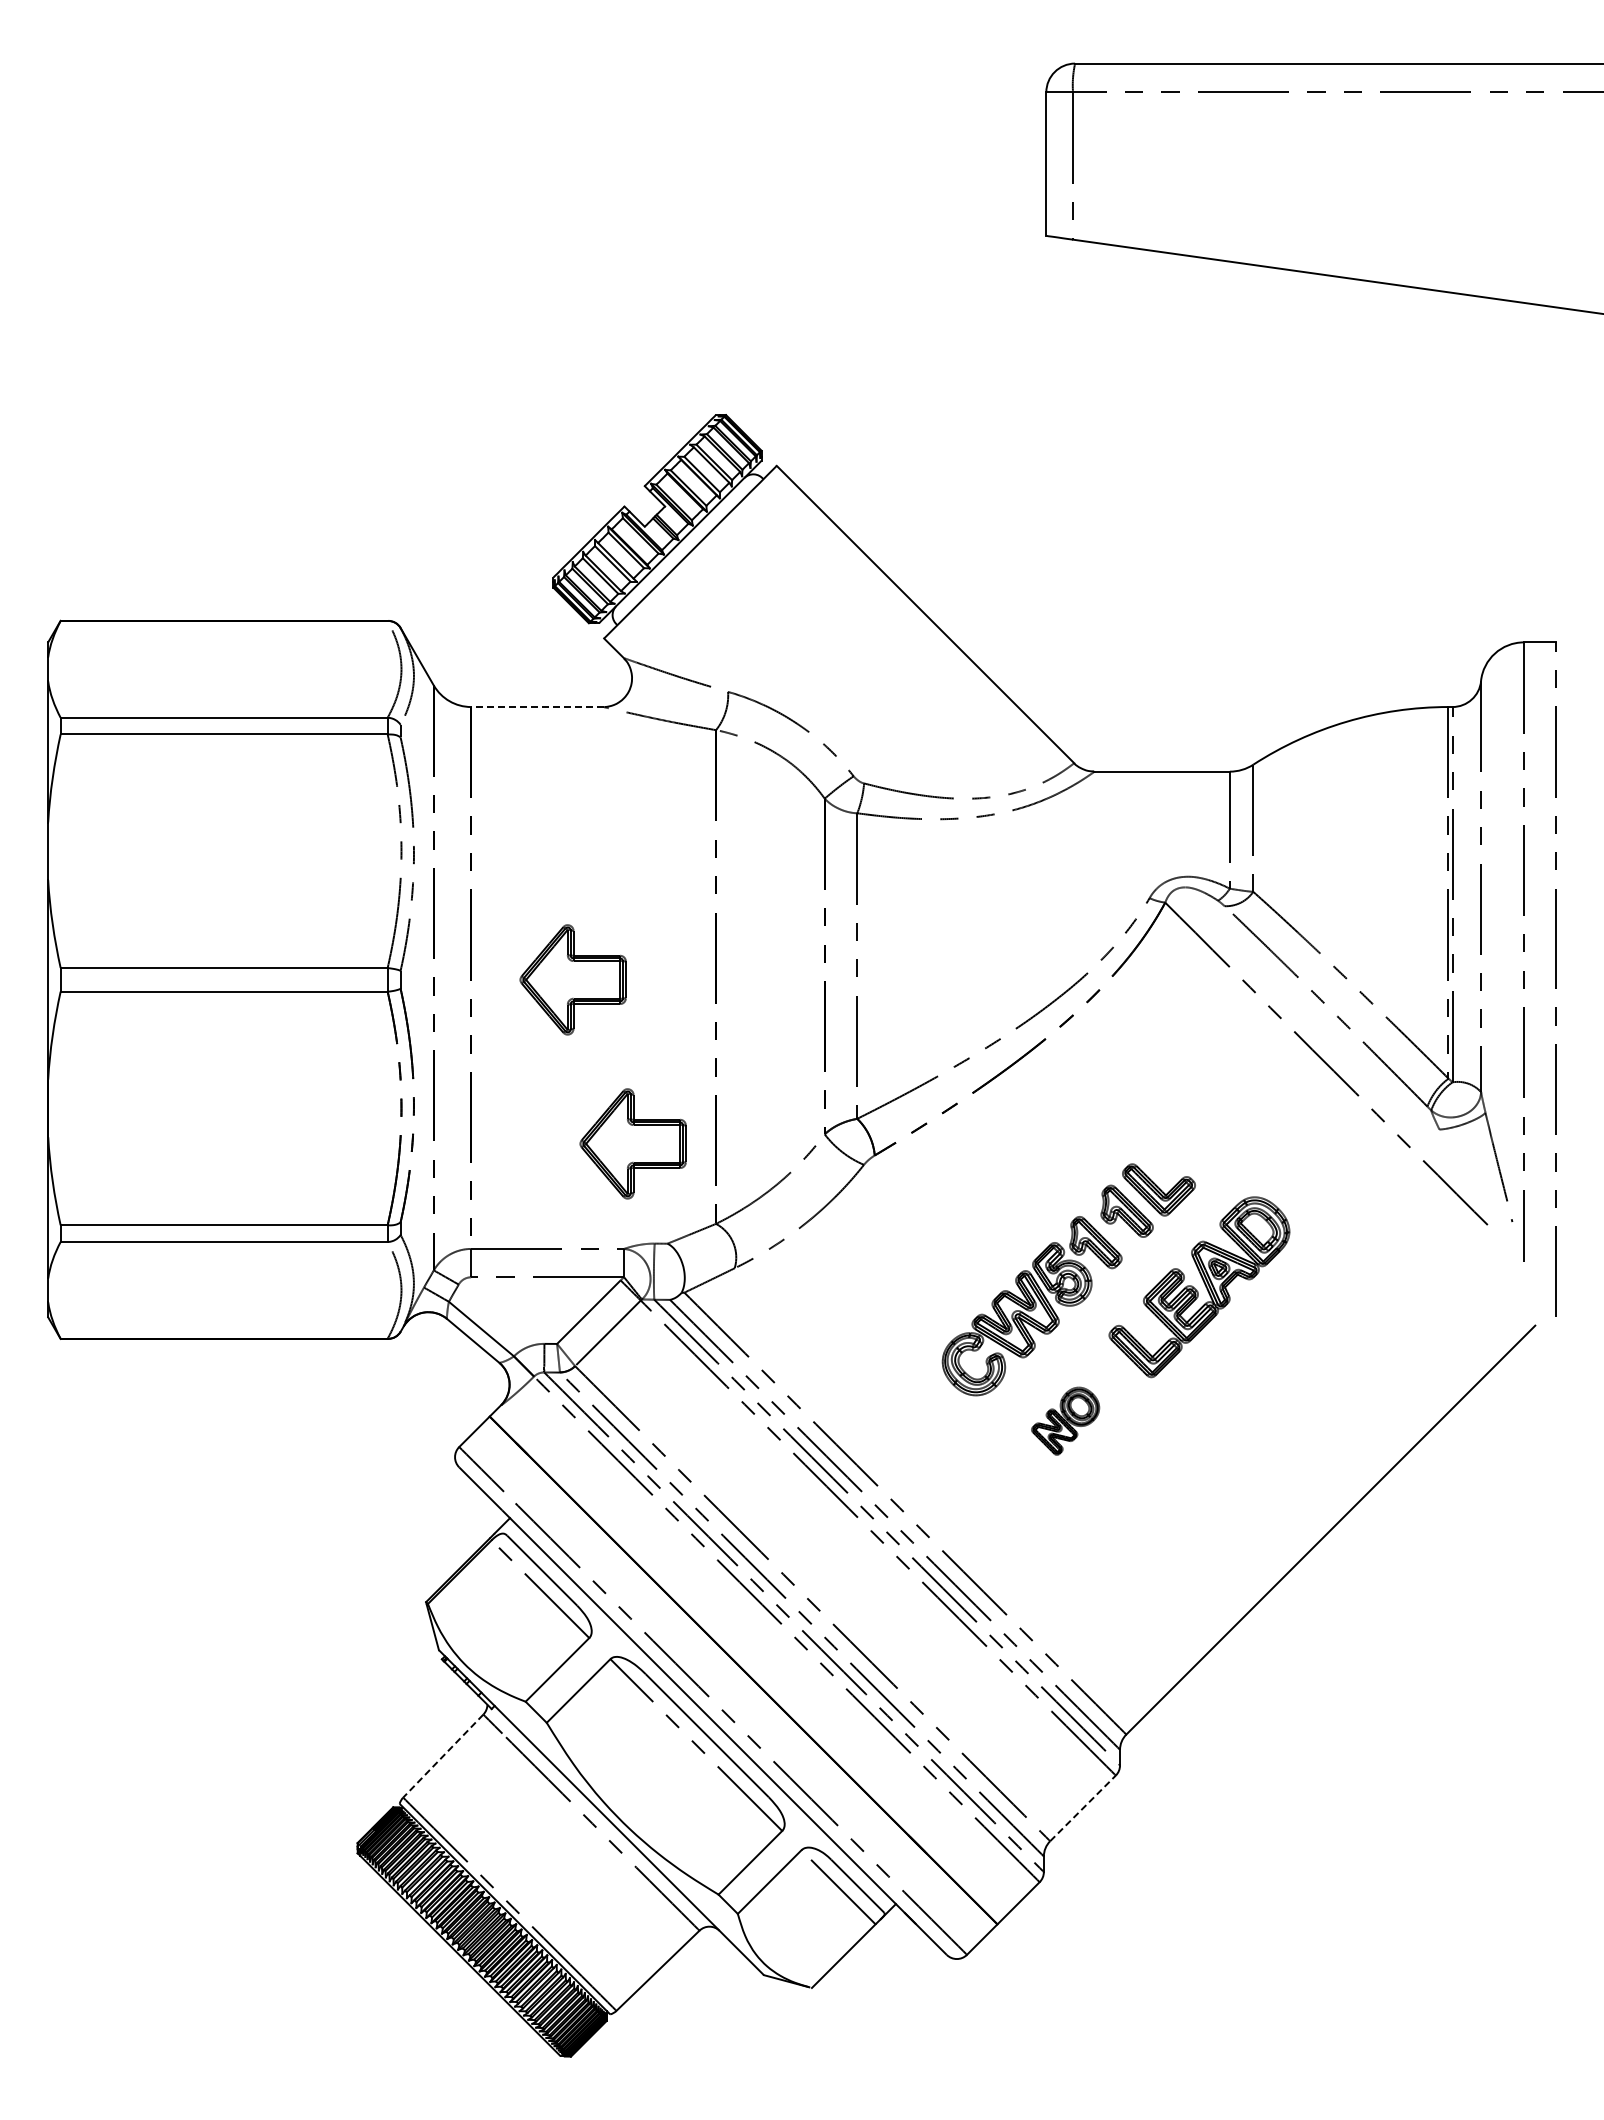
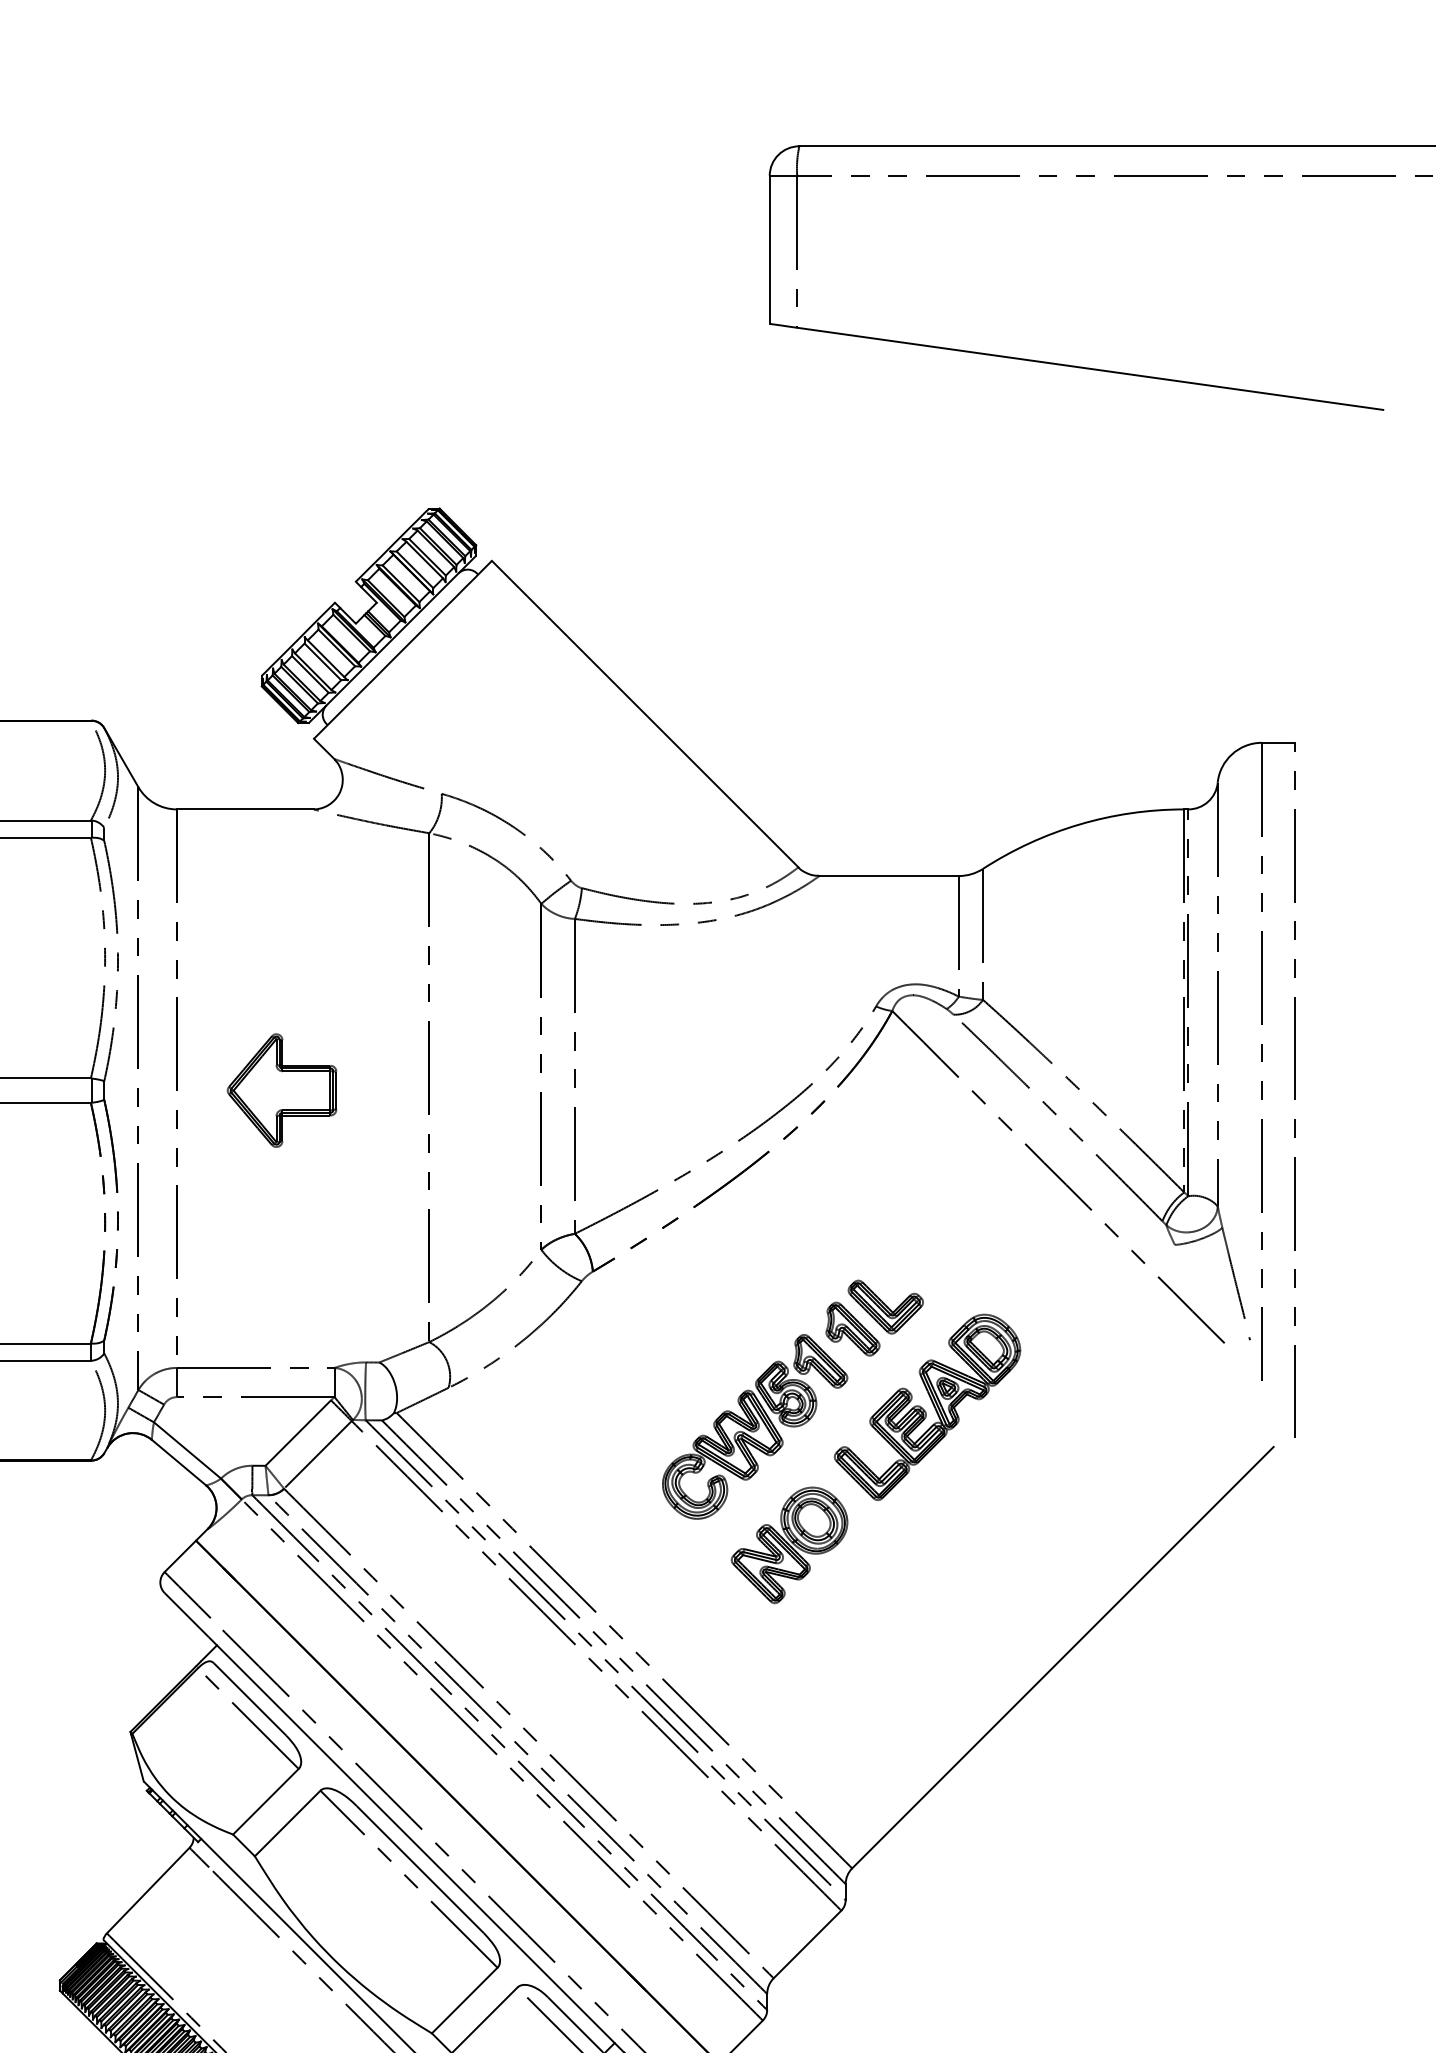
line: (537, 707) -> (245, 809), dashed -> solid
part: (632, 1143) -> (343, 1259), removed
part: (1065, 1421) -> (789, 1545), size x1.67
line: (443, 1756) -> (148, 1891), dashed -> solid
line: (1083, 1808) -> (808, 1944), dashed -> solid

